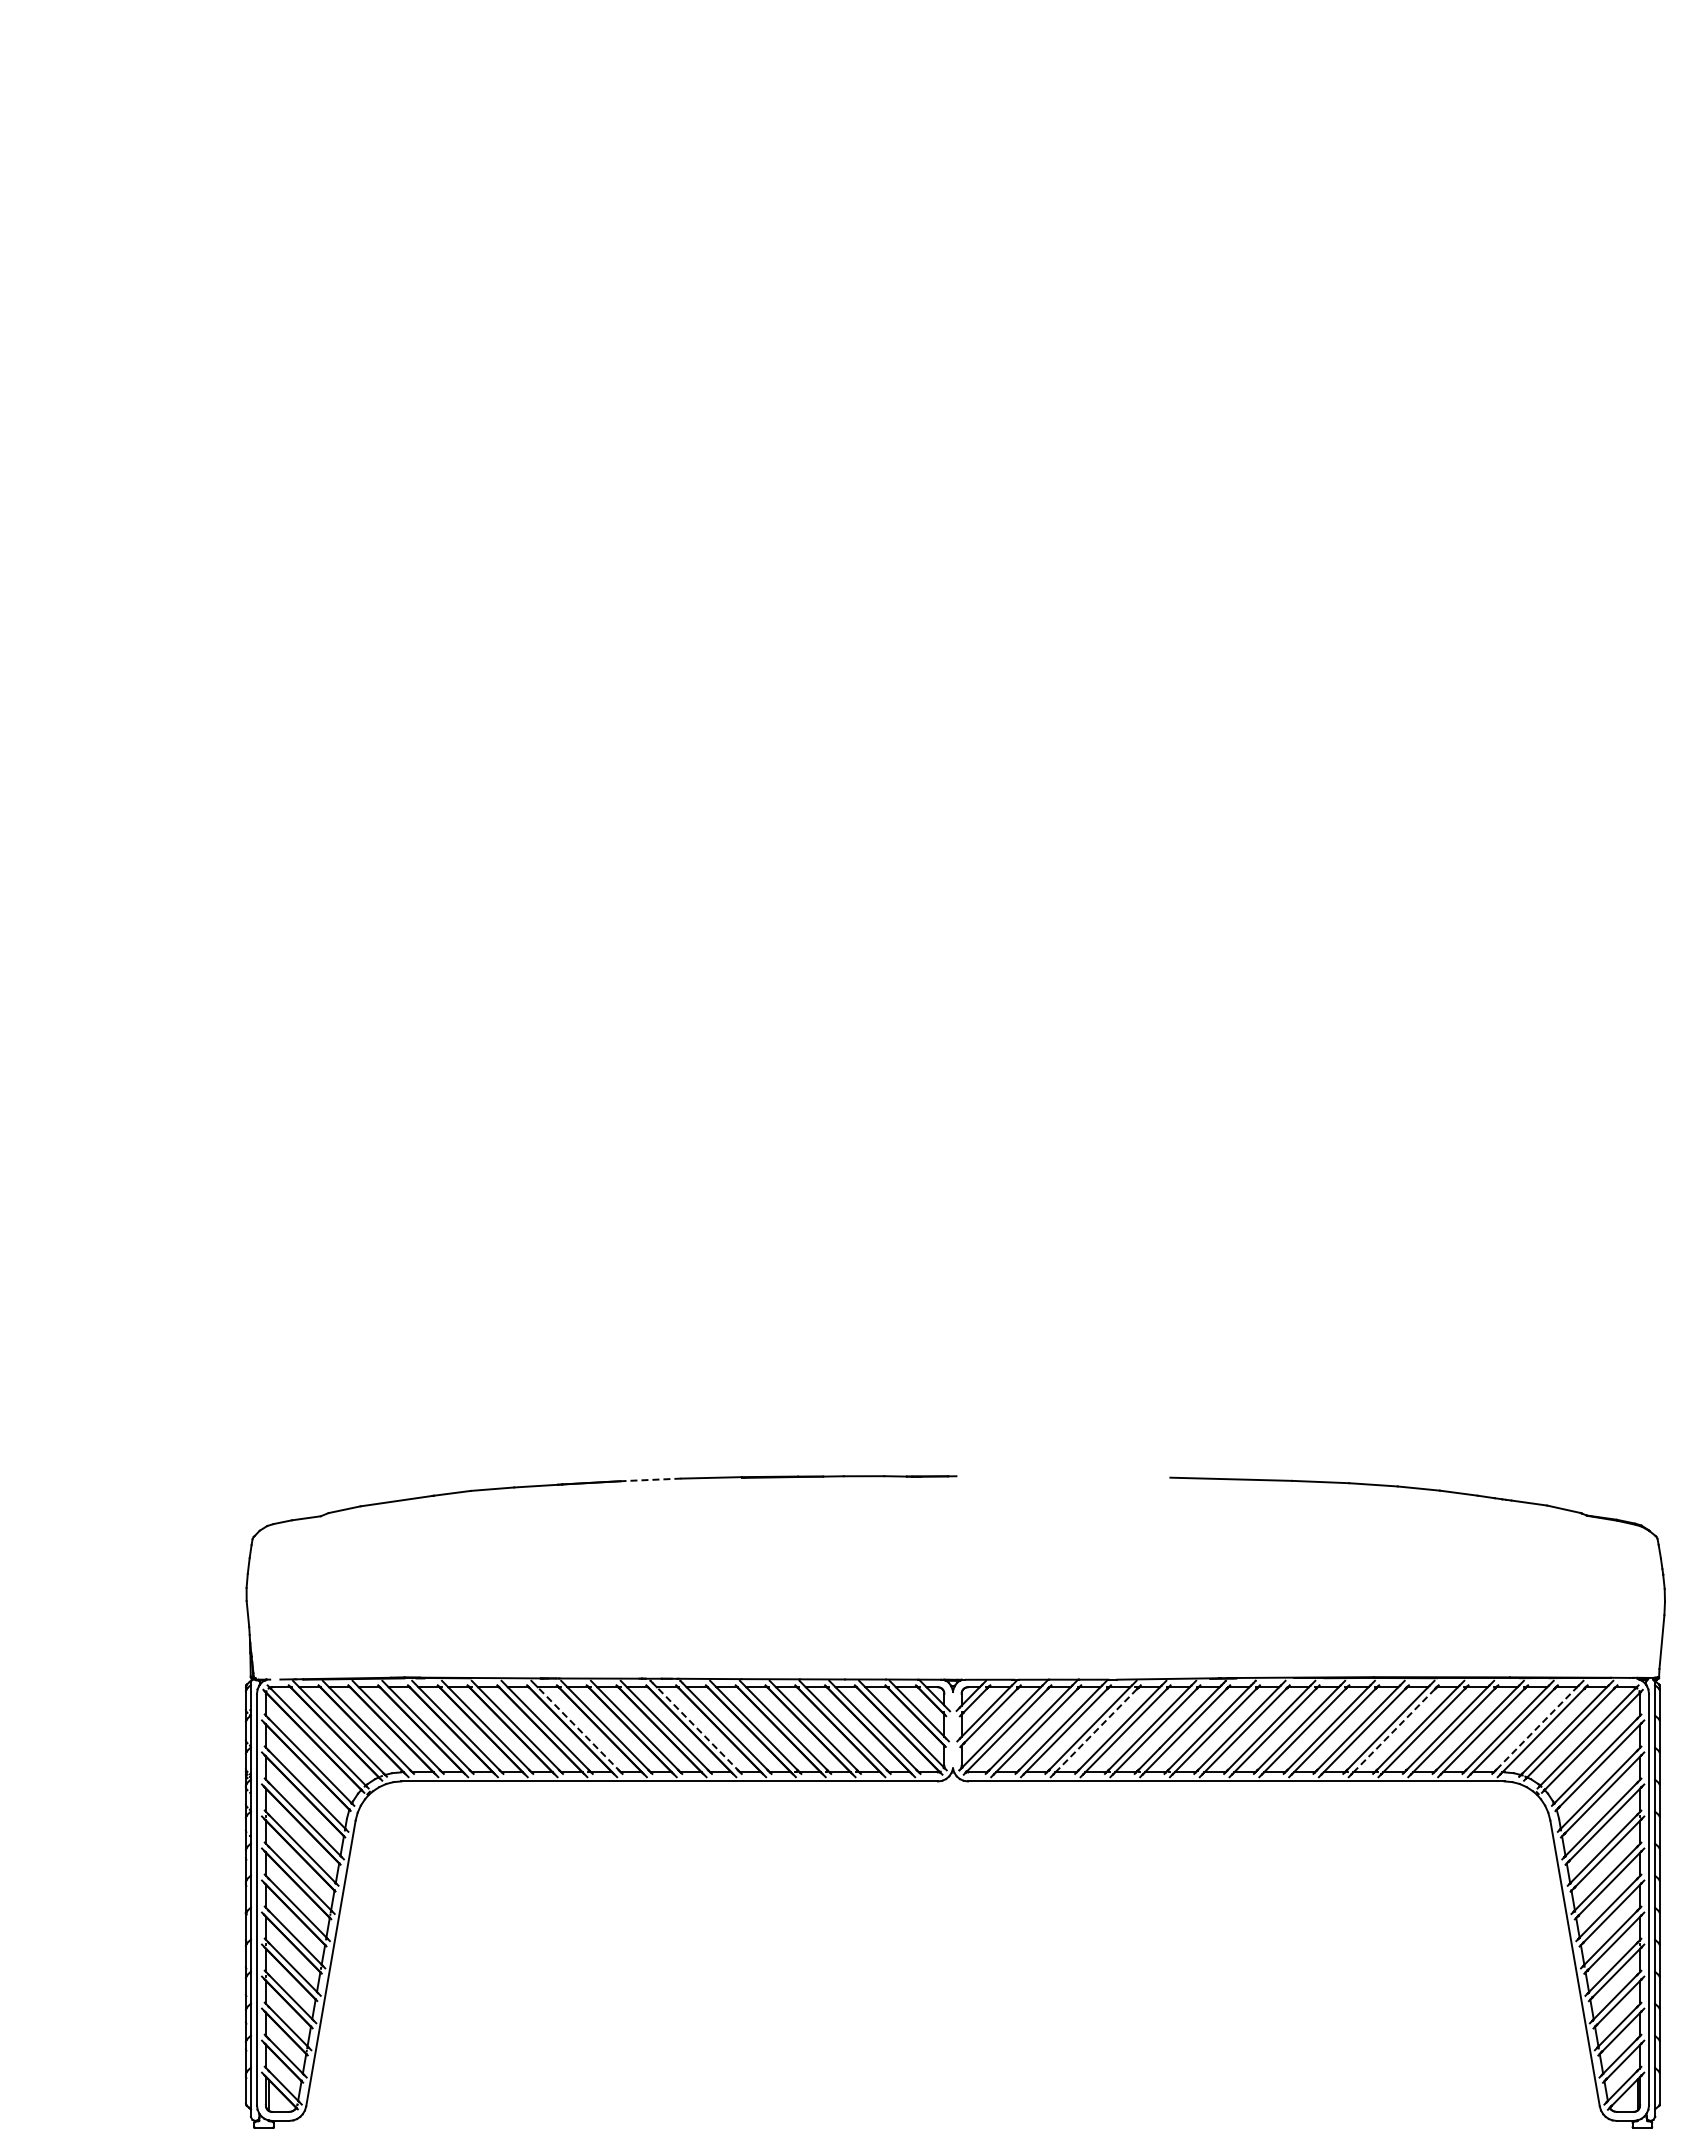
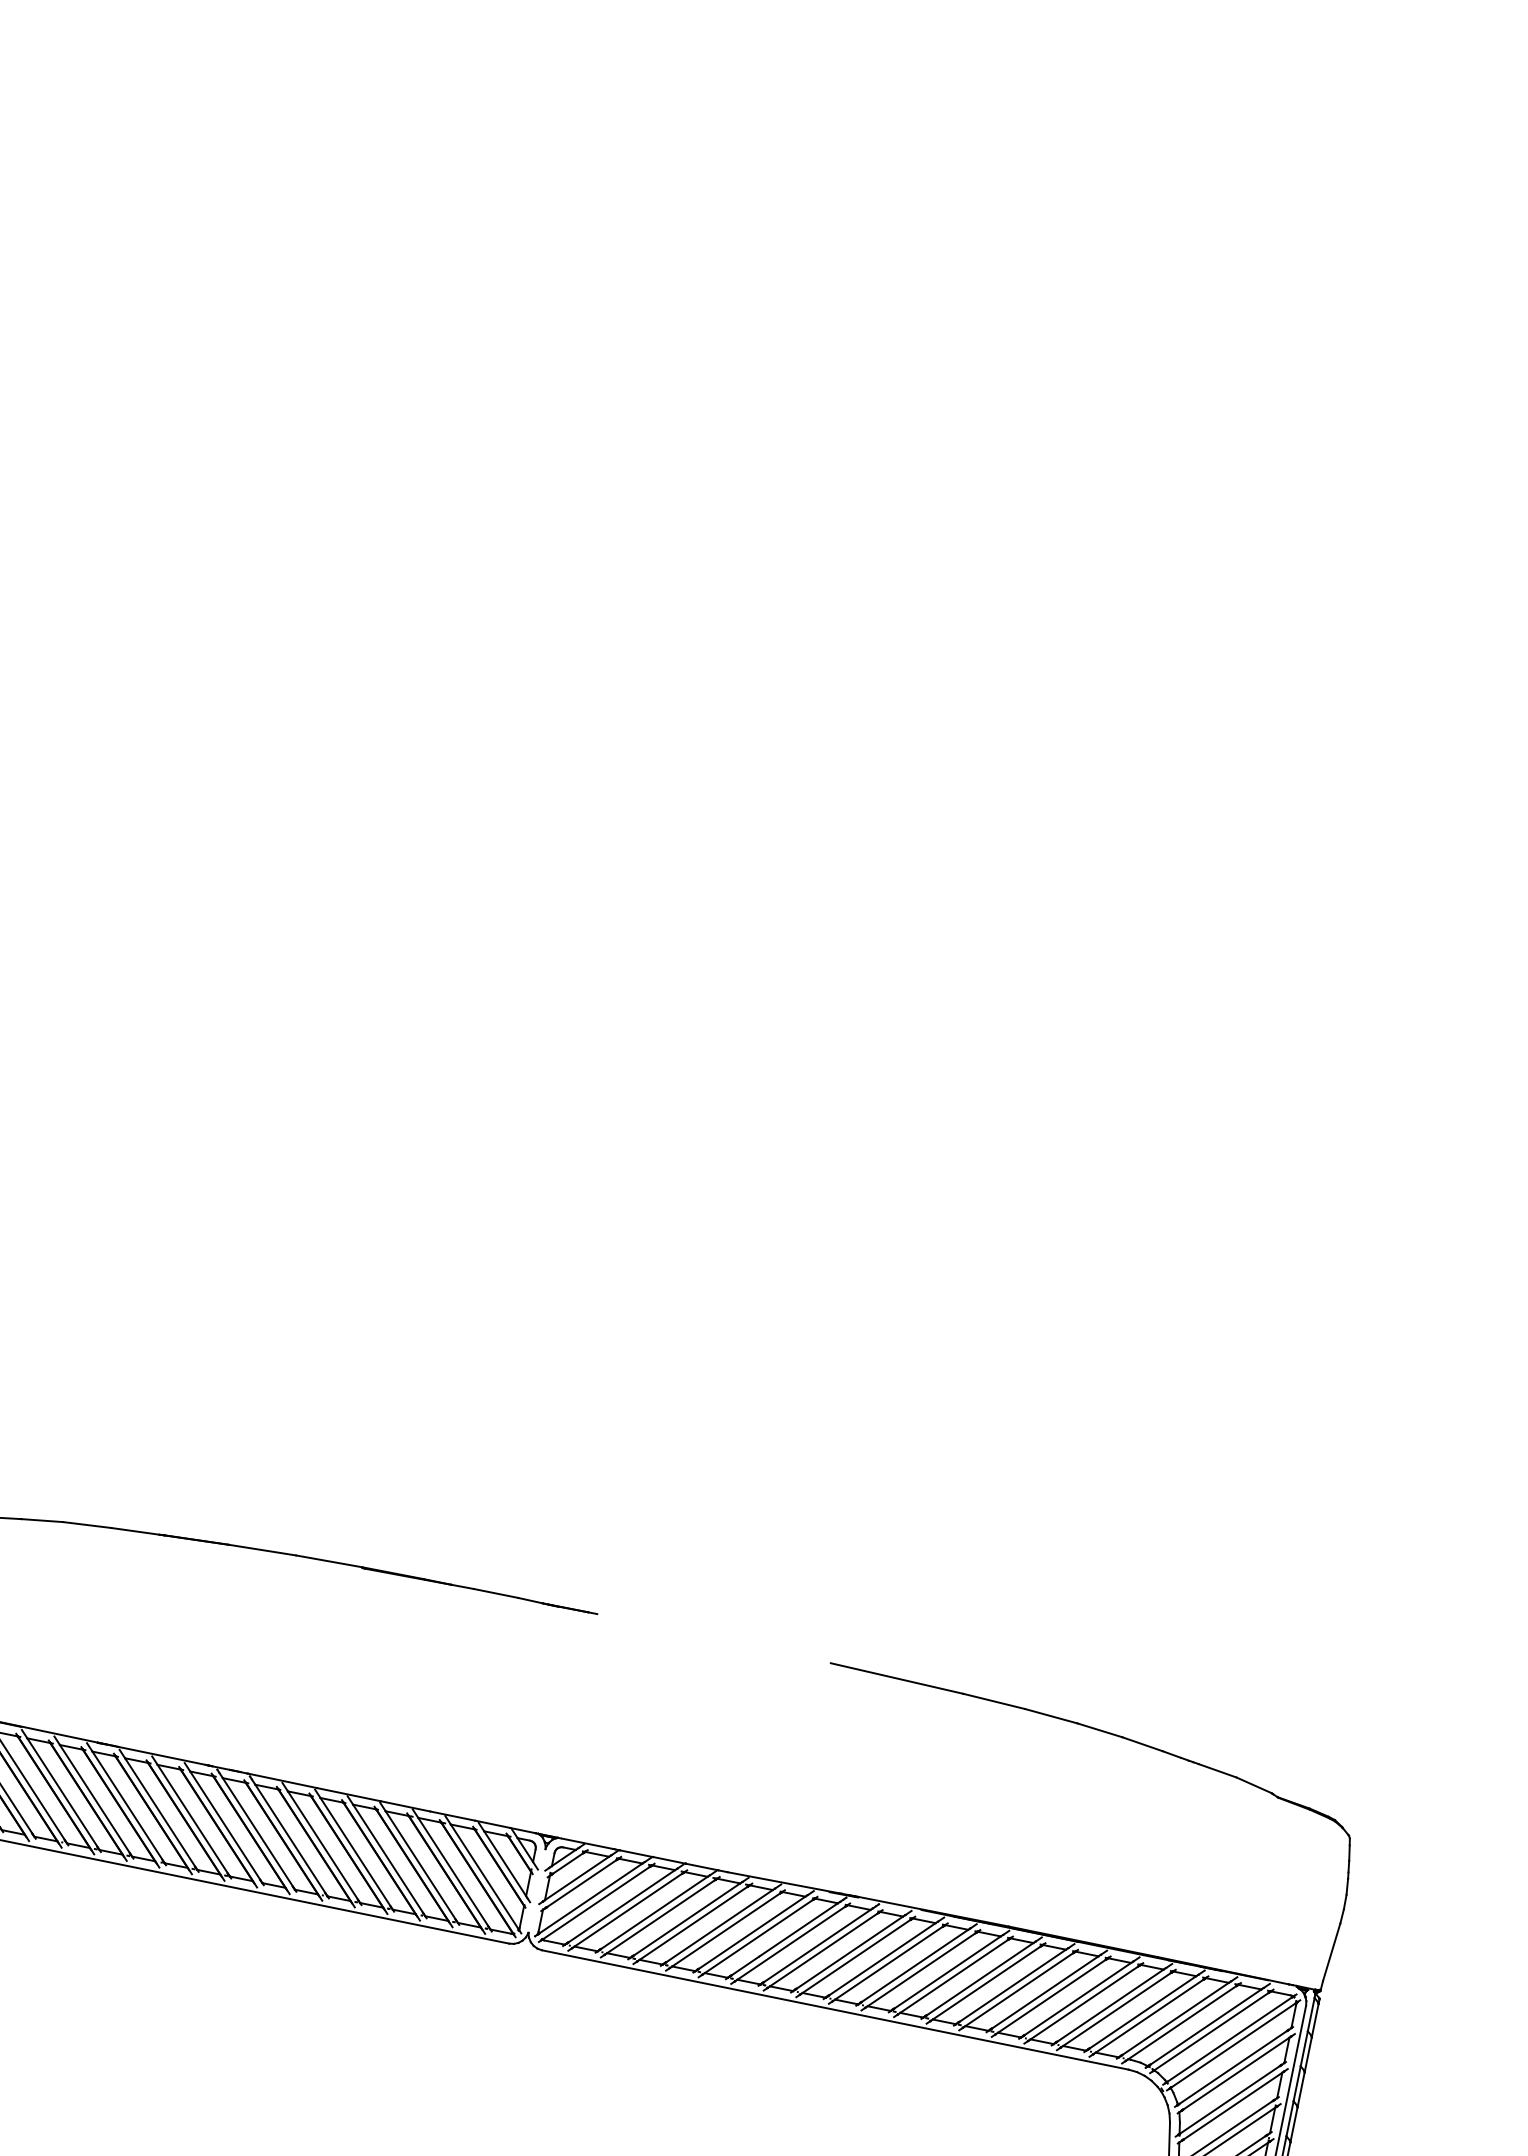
line: (650, 1479) -> (262, 1549), dashed -> solid
line: (1536, 1728) -> (1175, 2018), dashed -> solid
line: (579, 1729) -> (128, 1807), dashed -> solid
line: (698, 1729) -> (258, 1833), dashed -> solid
line: (1095, 1731) -> (692, 1924), dashed -> solid
line: (1393, 1731) -> (1018, 1990), dashed -> solid

